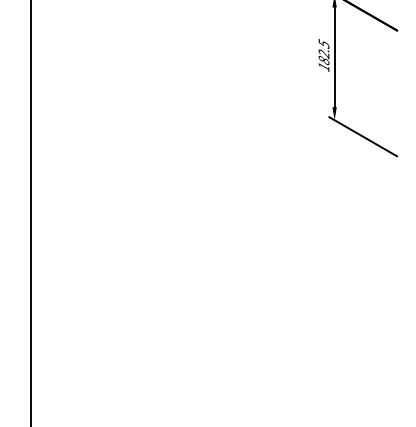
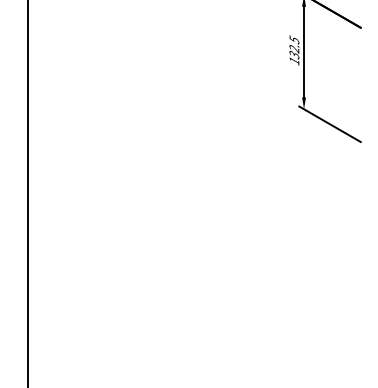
text: (323, 60) -> (293, 54), 182.5 -> 132.5

